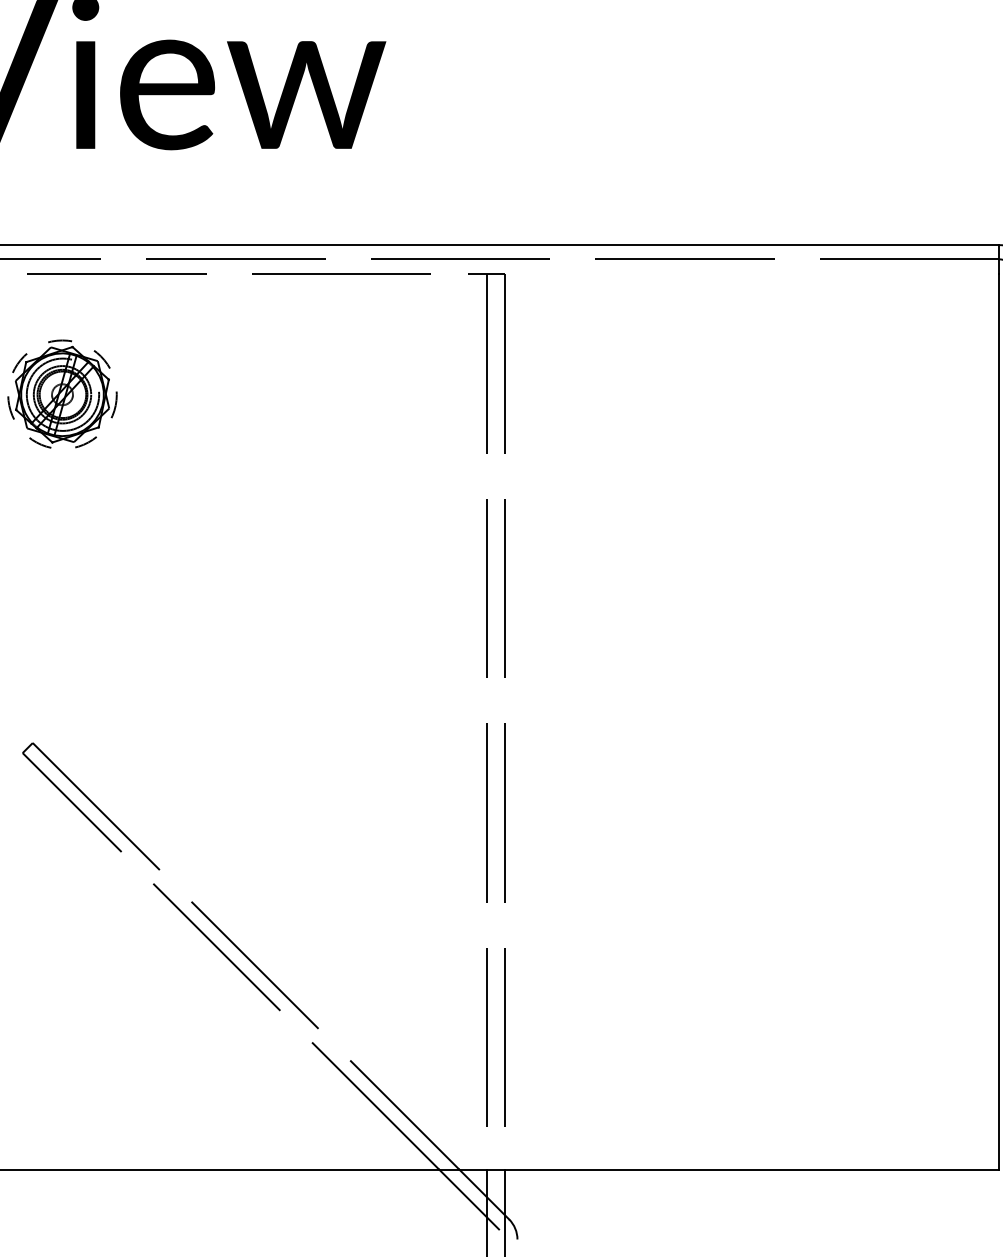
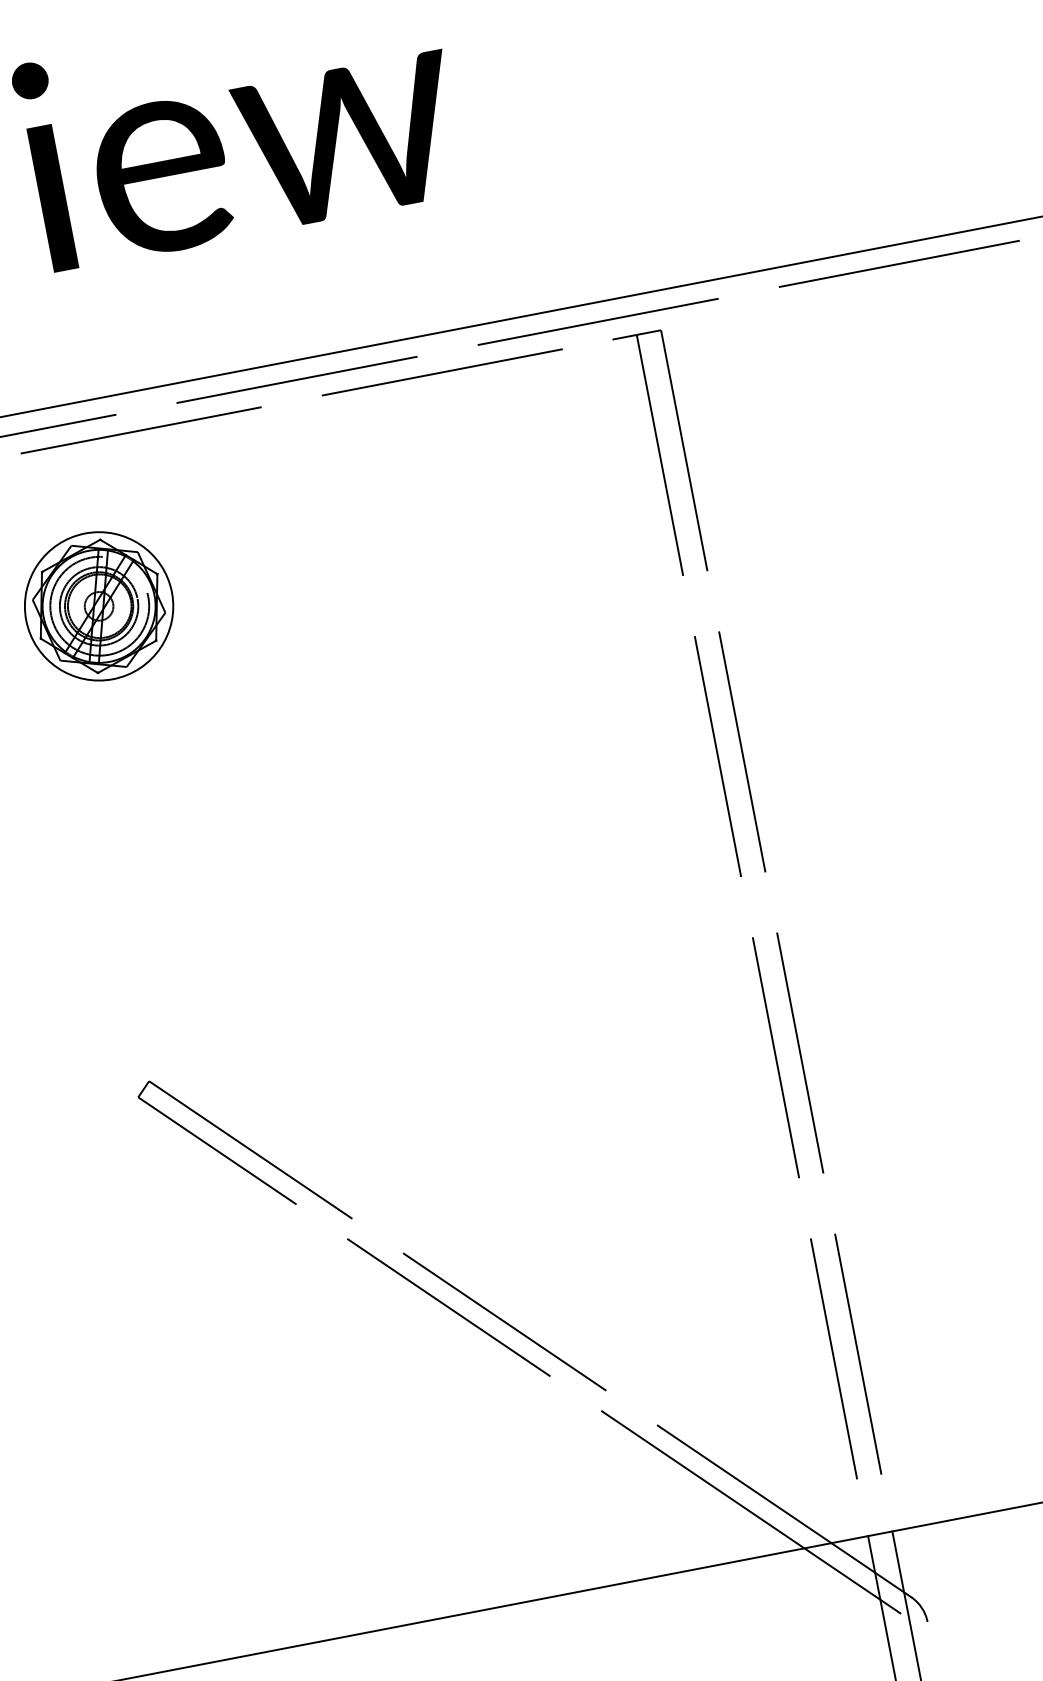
circle: (62, 394) -> (99, 606), dashed -> solid

